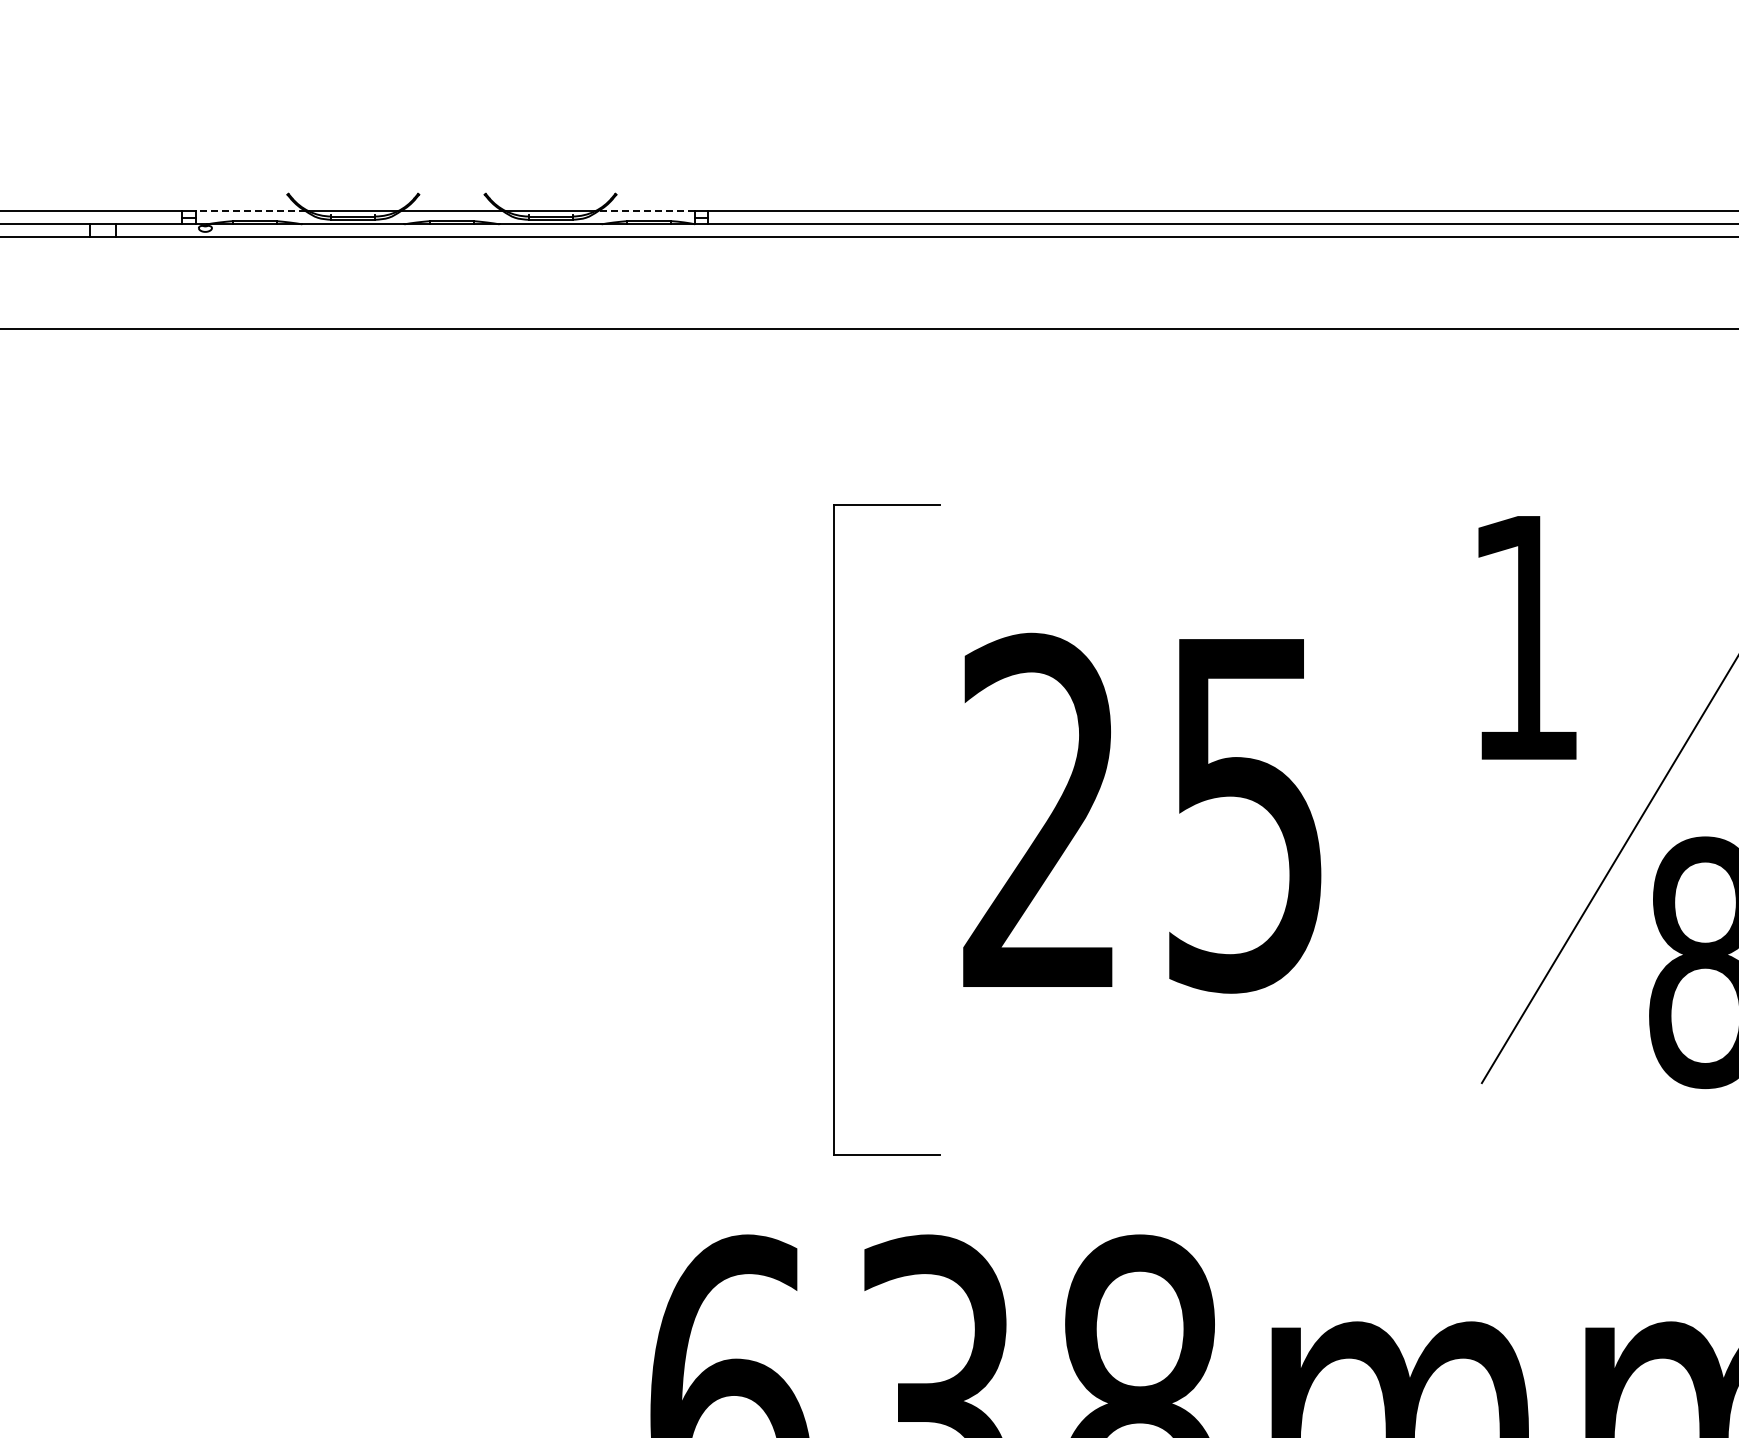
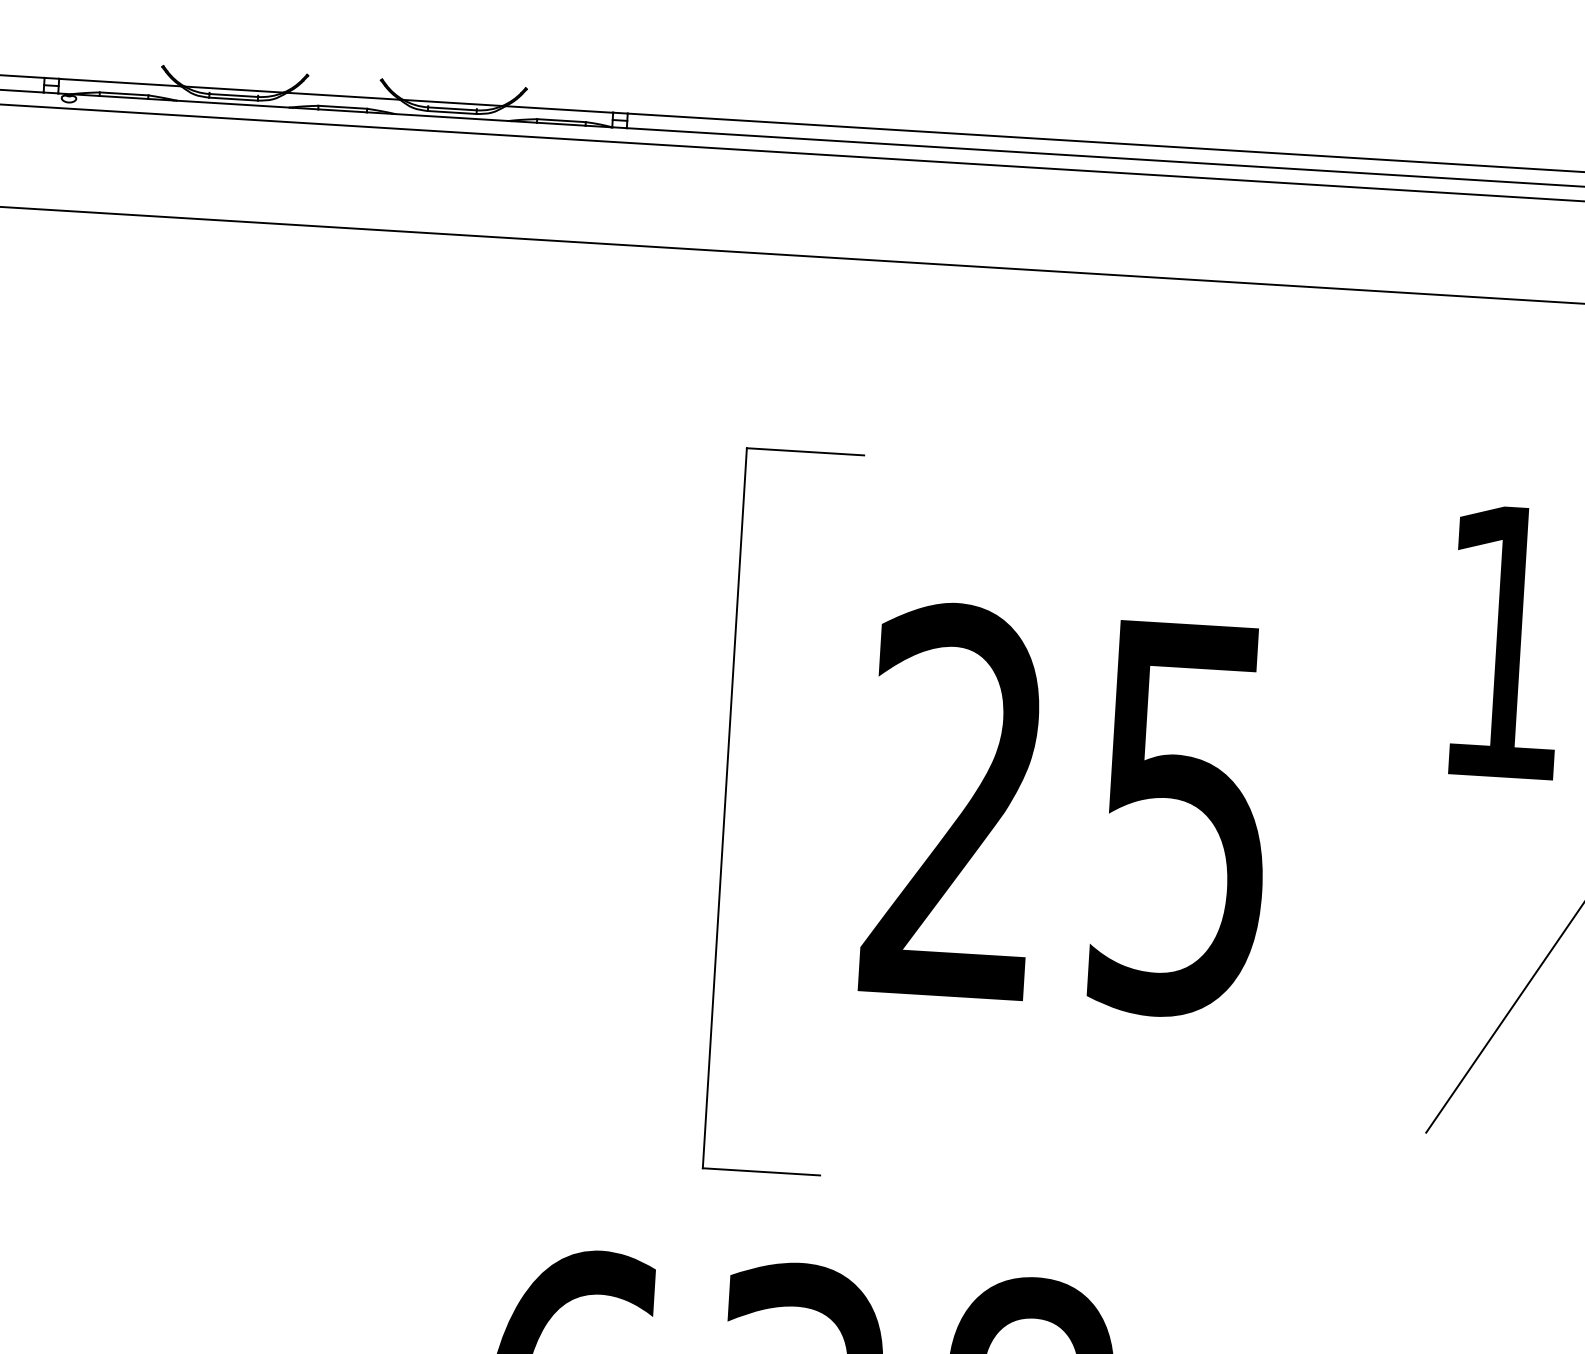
line: (250, 211) -> (120, 82), dashed -> solid
line: (646, 211) -> (559, 109), dashed -> solid

